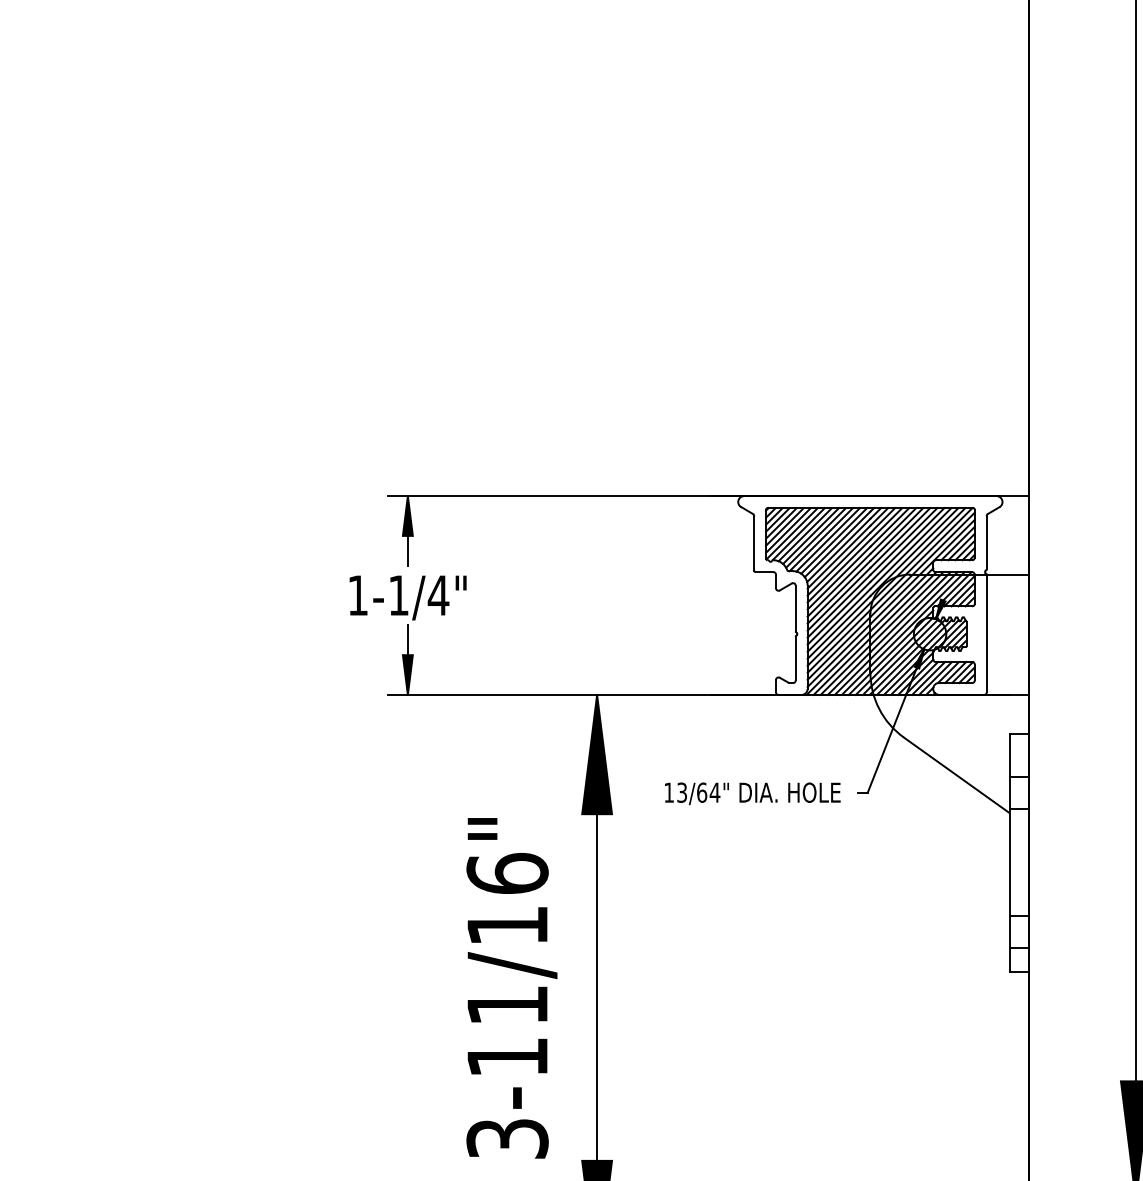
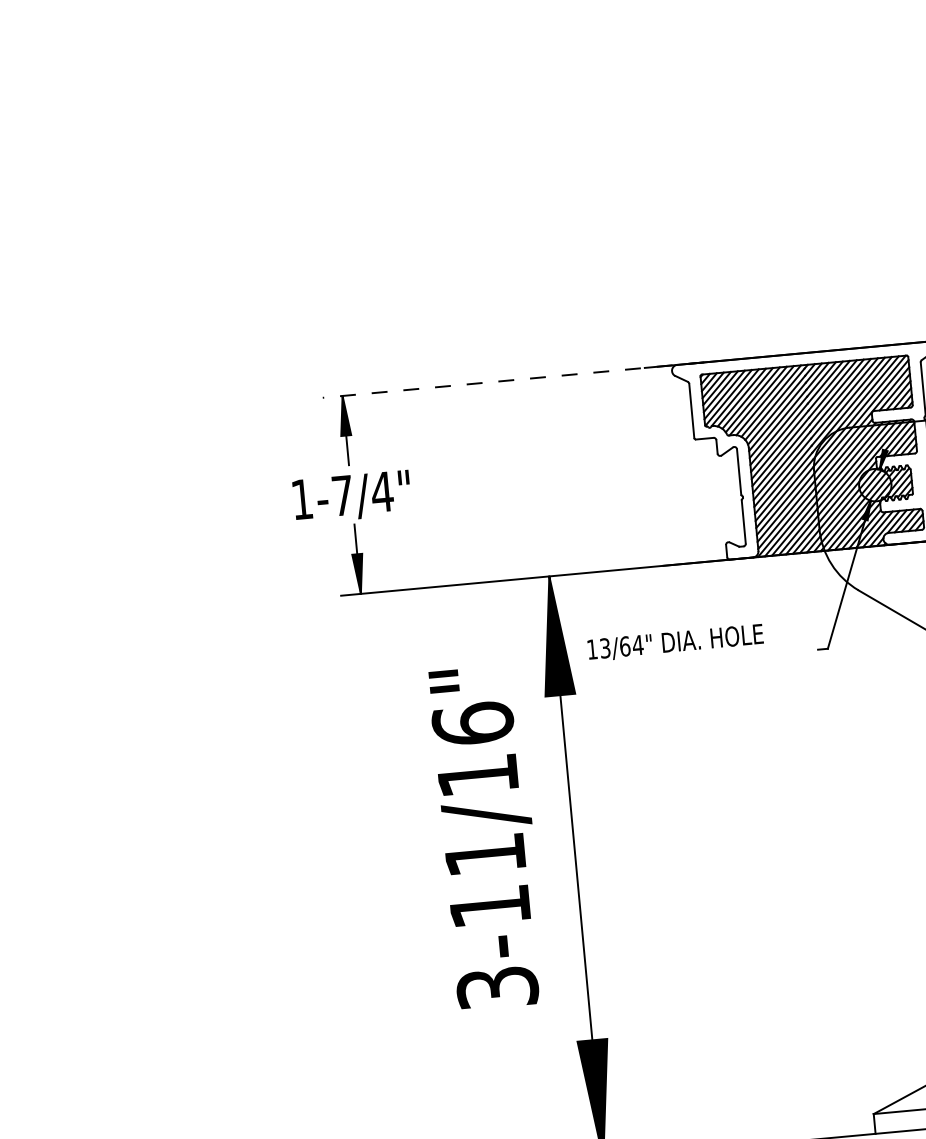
line: (579, 496) -> (513, 380), solid -> dashed
text: (398, 595) -> (342, 495), 1-1/4" -> 1-7/4"
text: (752, 793) -> (675, 642), moved
text: (511, 988) -> (487, 837), moved

